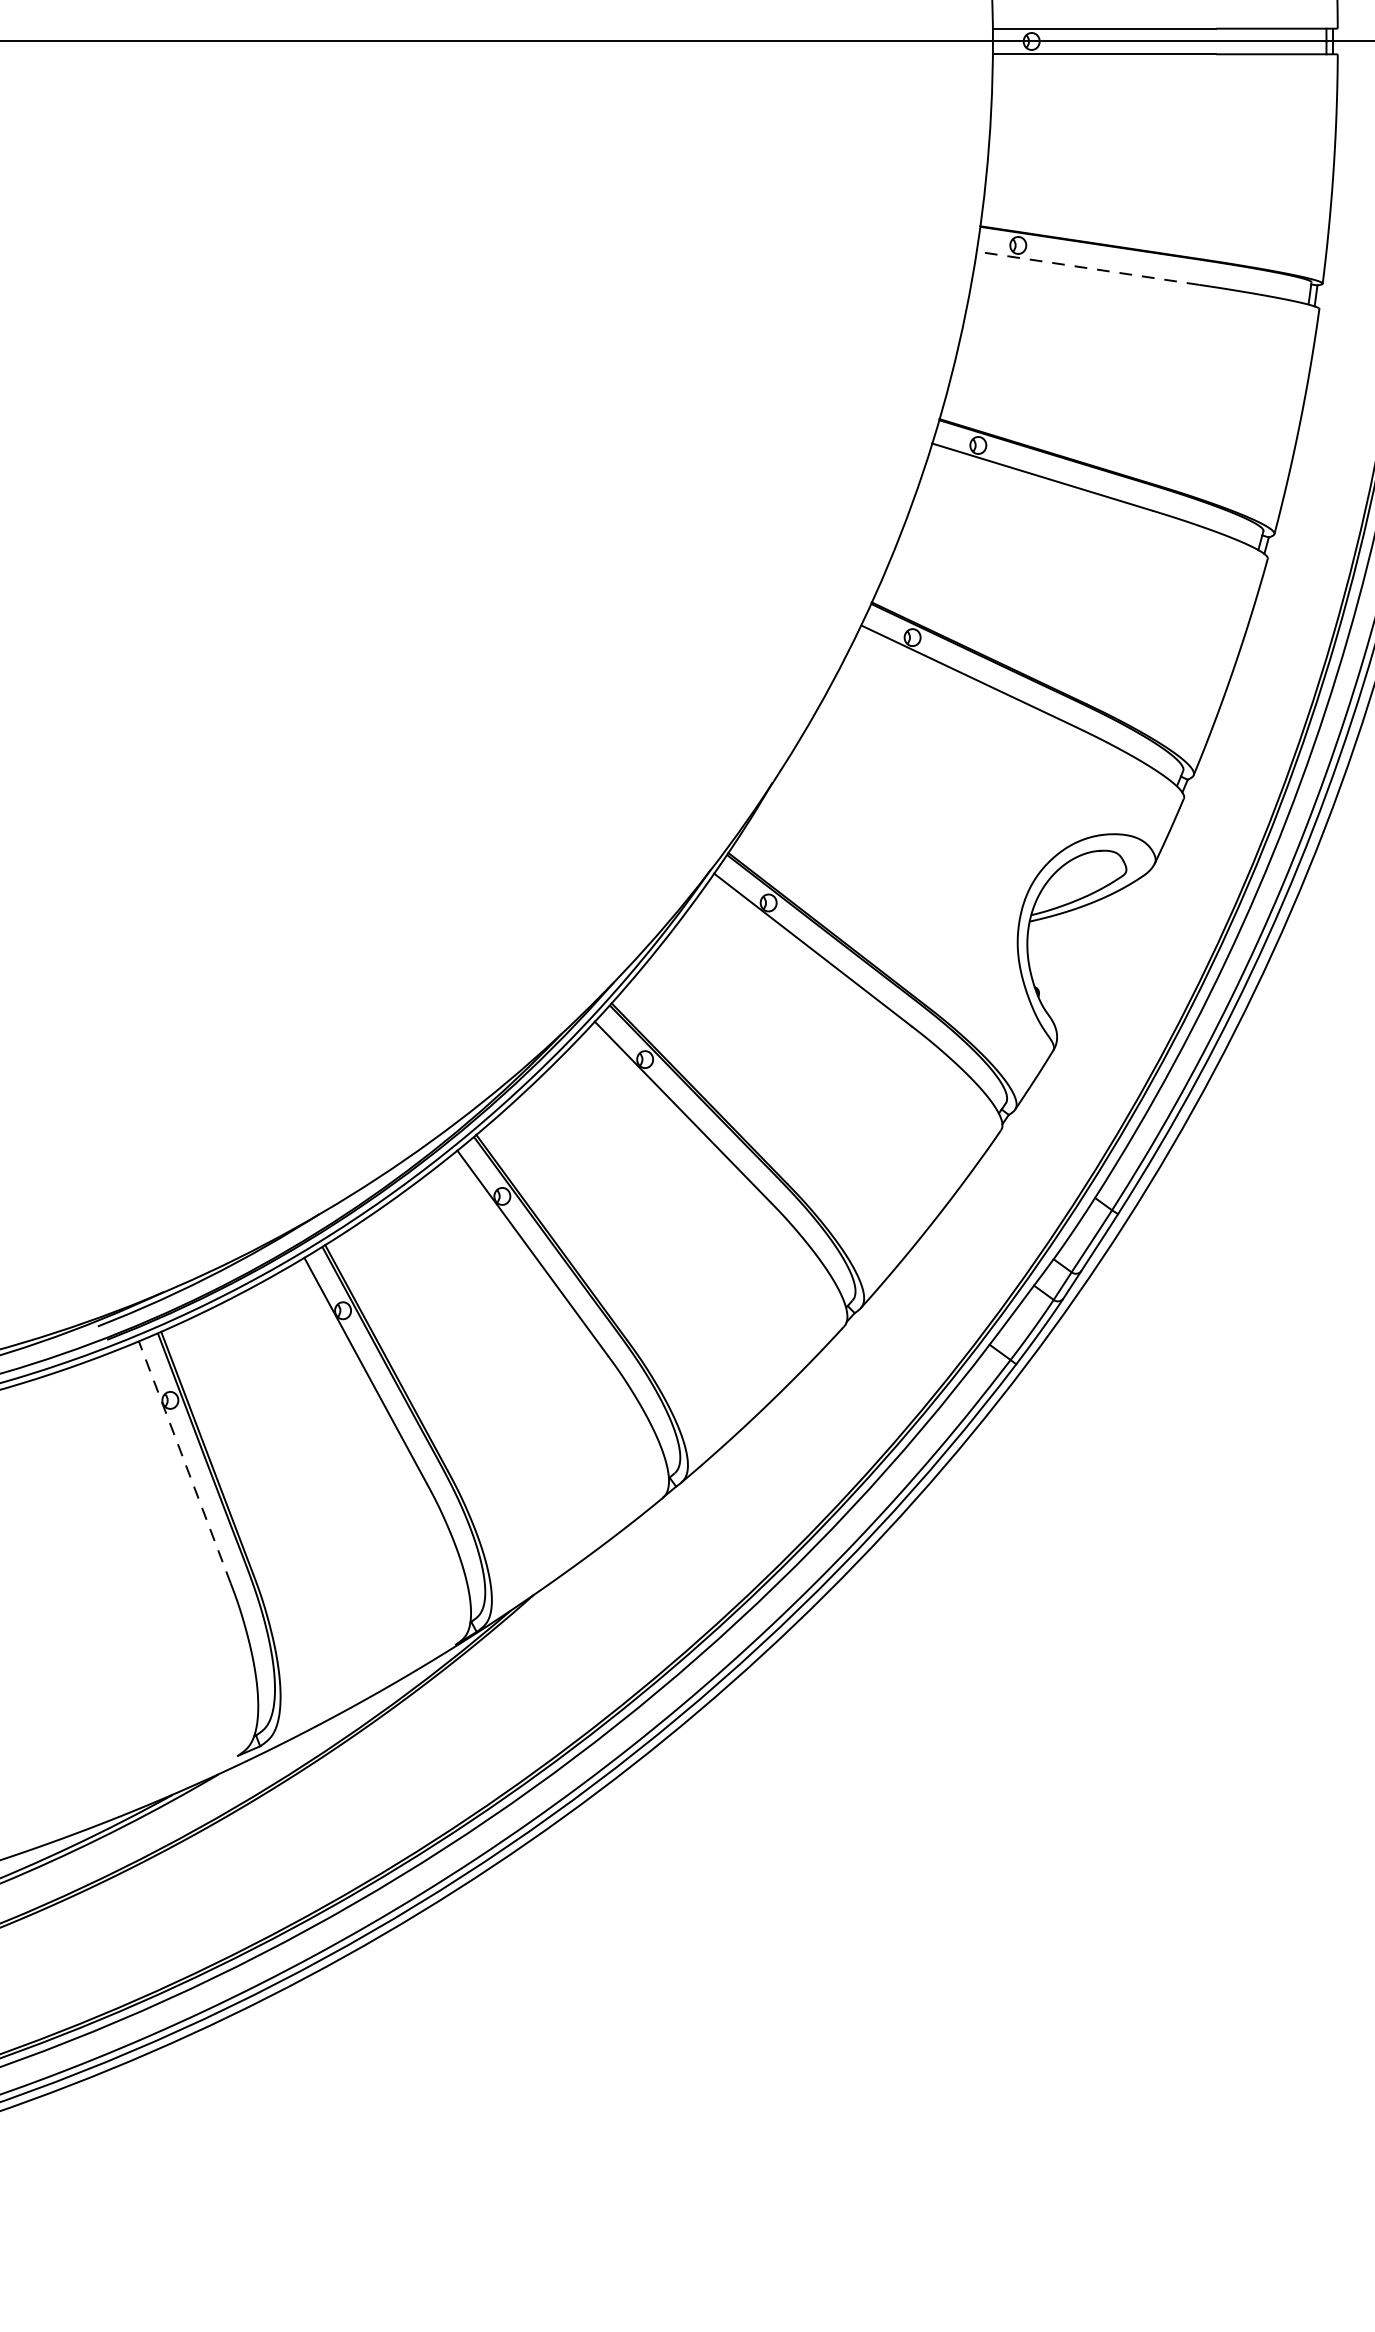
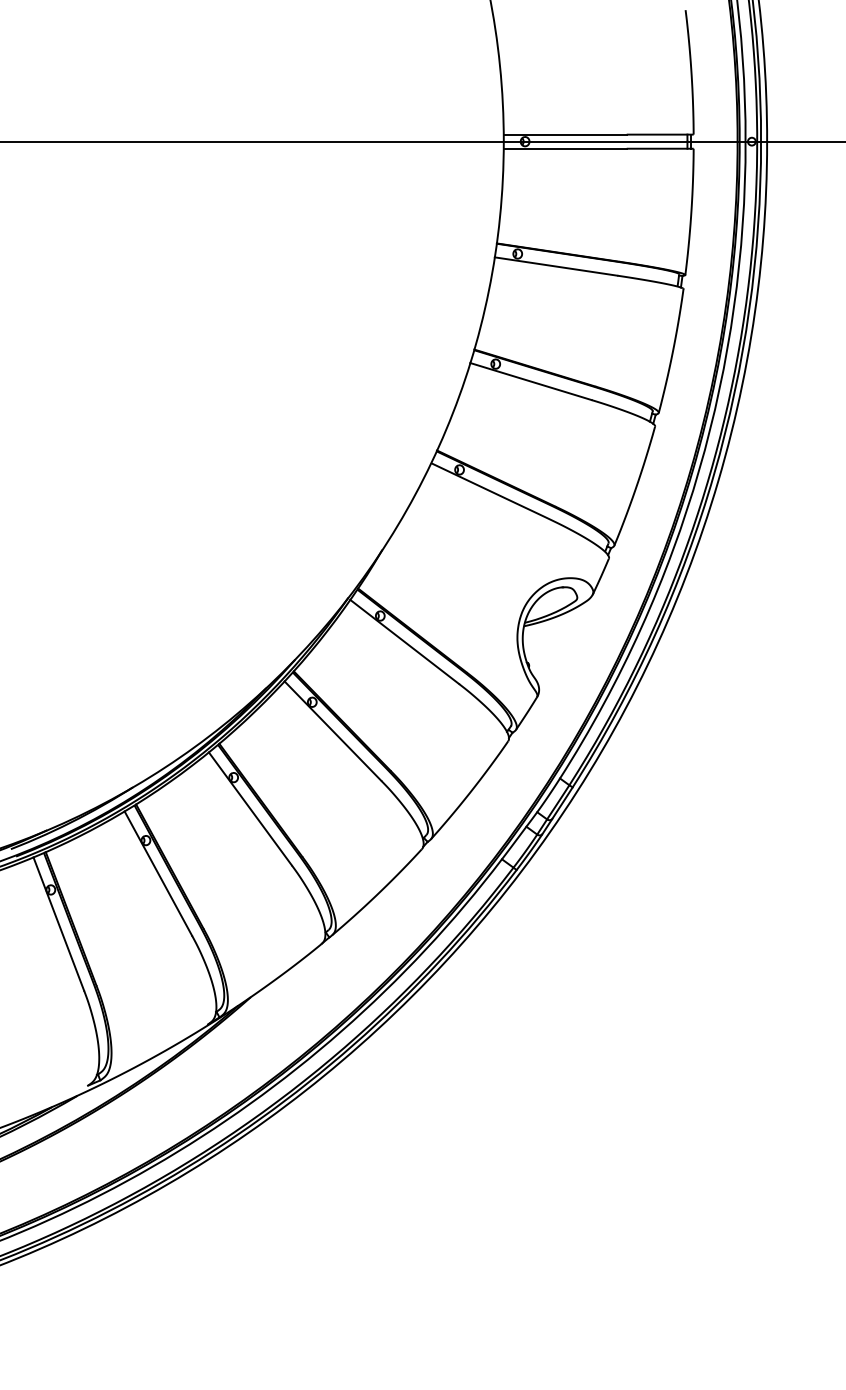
line: (1088, 268) -> (556, 266), dashed -> solid
line: (184, 1461) -> (58, 923), dashed -> solid

